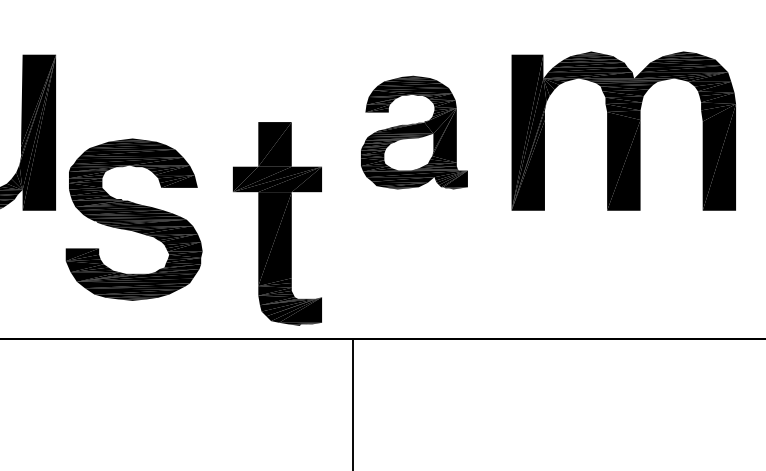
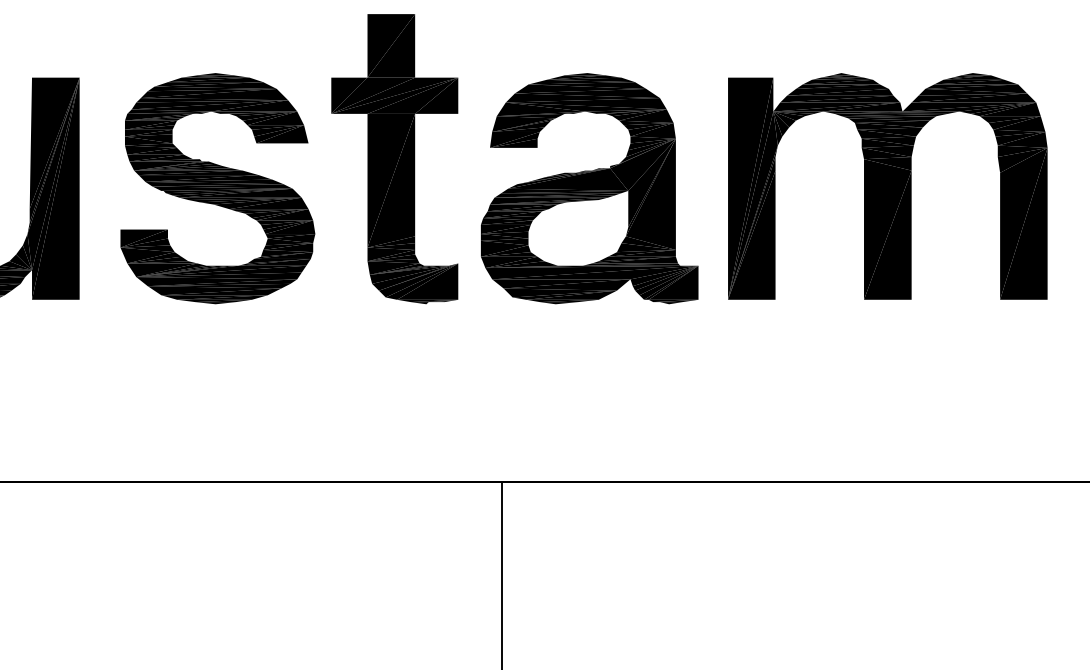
part: (414, 132) -> (589, 188), size x1.43
part: (133, 219) -> (216, 188), moved
part: (277, 223) -> (394, 158), moved

